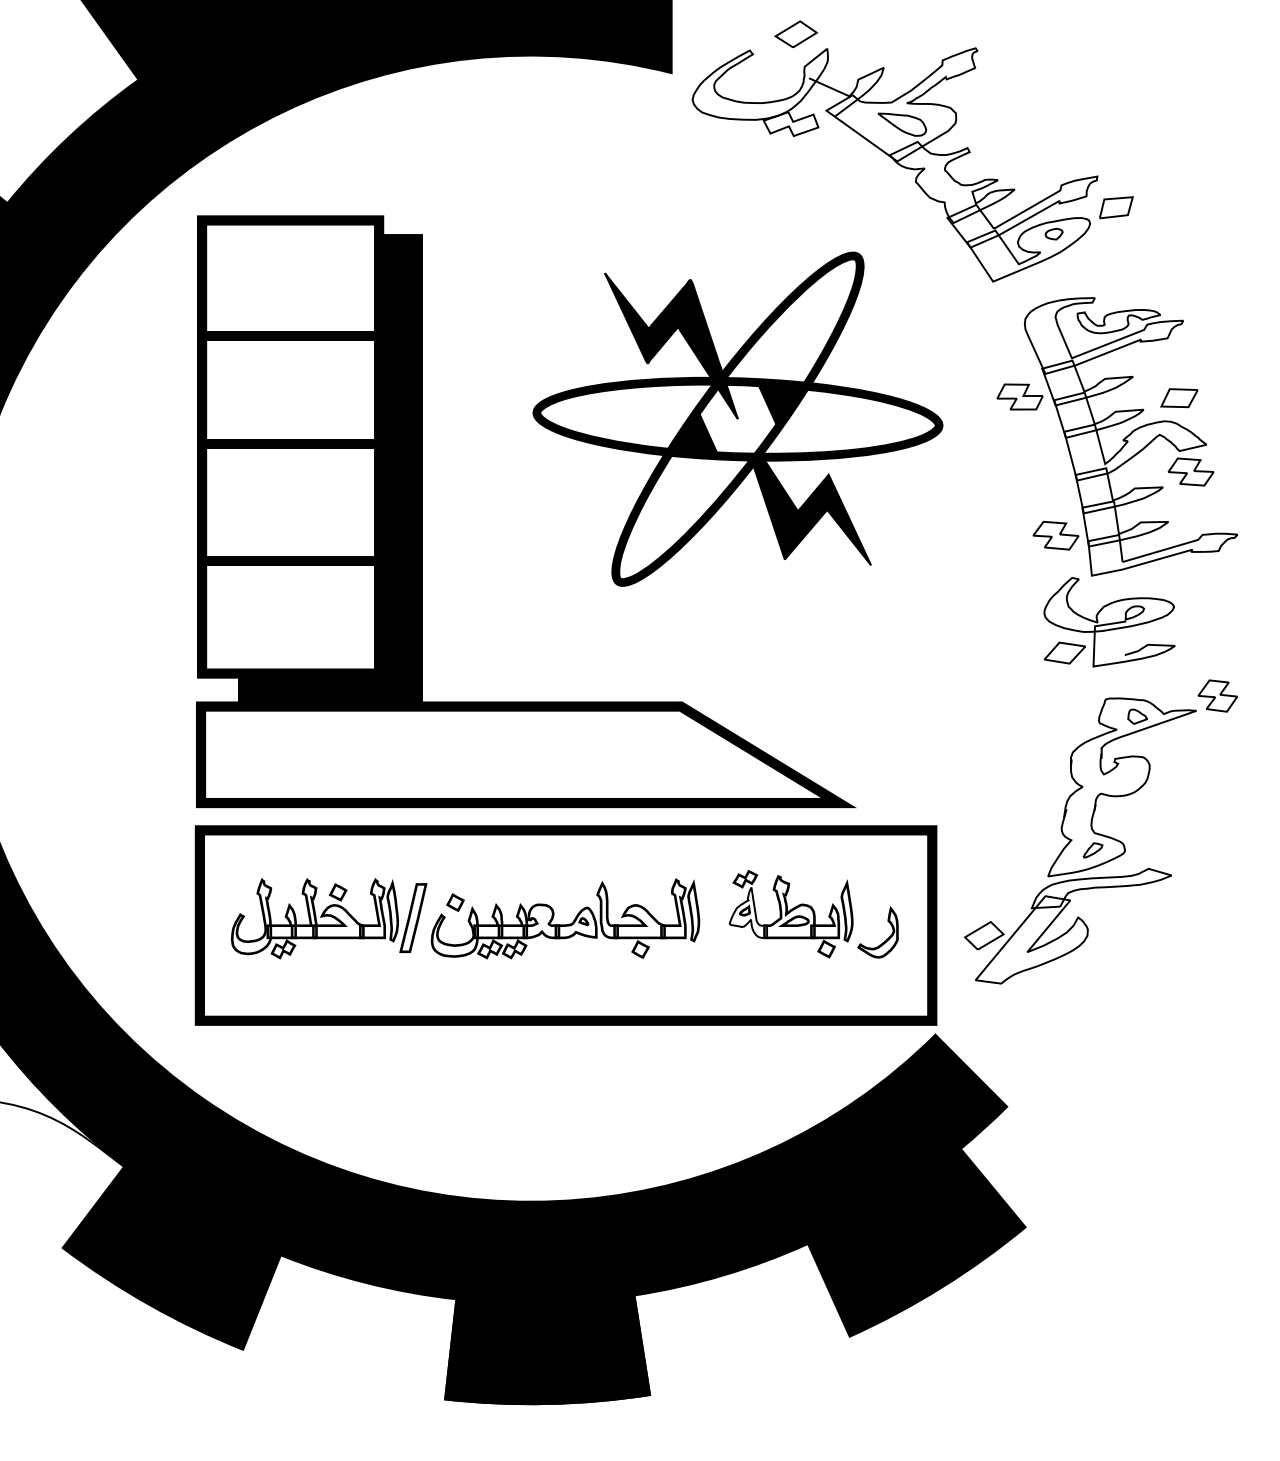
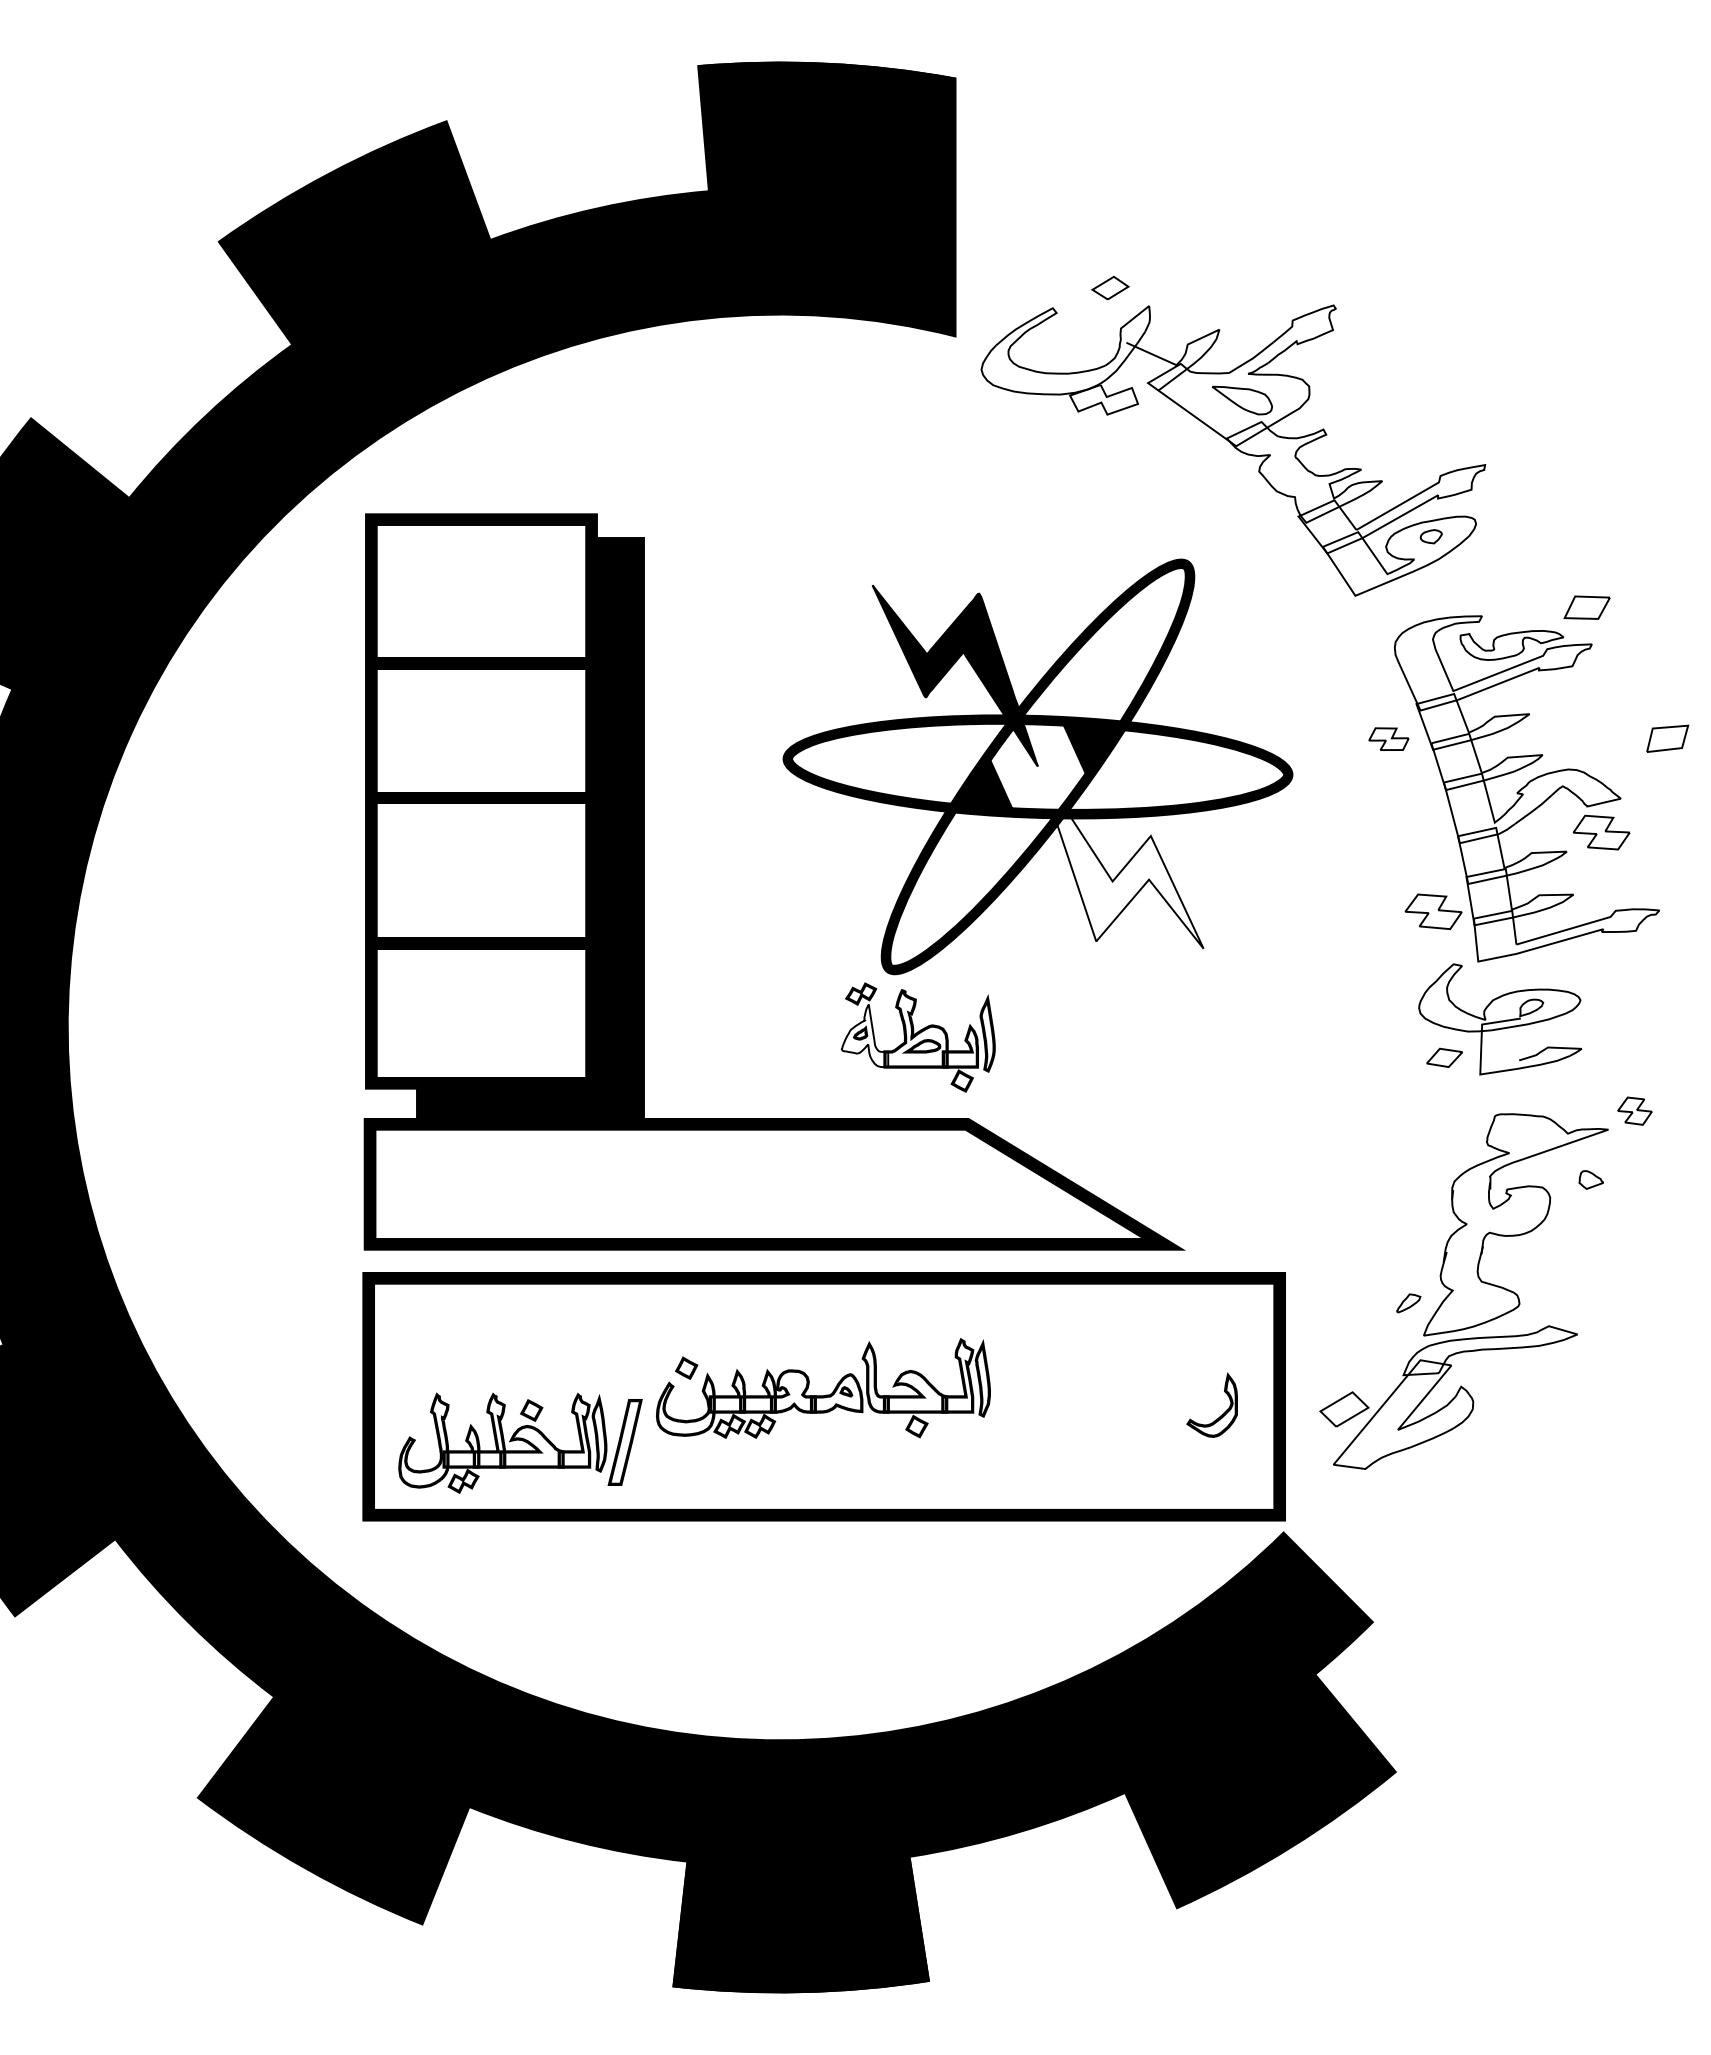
part: (796, 33) -> (1110, 287), size x0.7
part: (1116, 207) -> (1667, 738), moved
part: (1019, 396) -> (1388, 738), size x0.7
part: (1178, 397) -> (1586, 607), moved
fill: (805, 505) -> (1122, 874), removed
part: (1064, 652) -> (1444, 1057), size x0.7
part: (1217, 695) -> (1634, 1110), size x0.7
part: (1137, 716) -> (1590, 1179), moved
part: (1092, 850) -> (1408, 1303), moved
part: (790, 914) -> (917, 1037), moved
part: (329, 918) -> (520, 1442), moved

